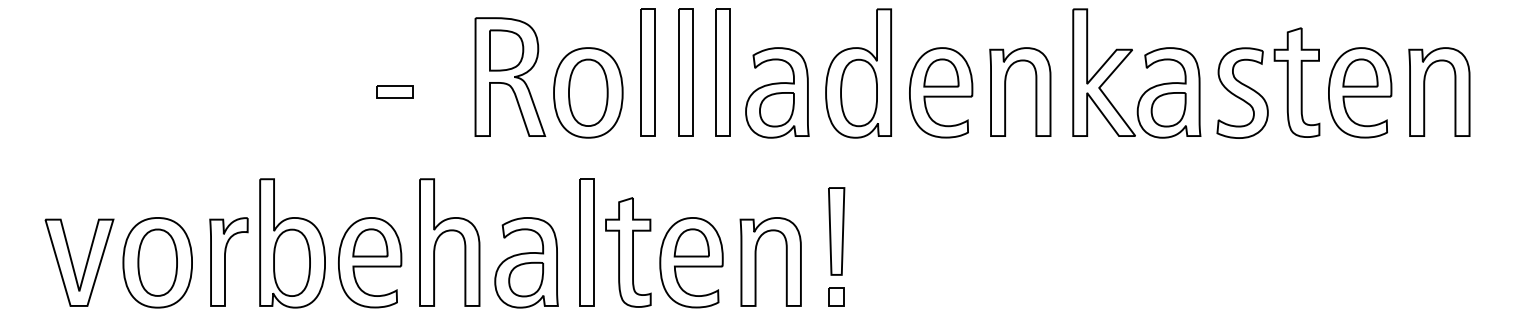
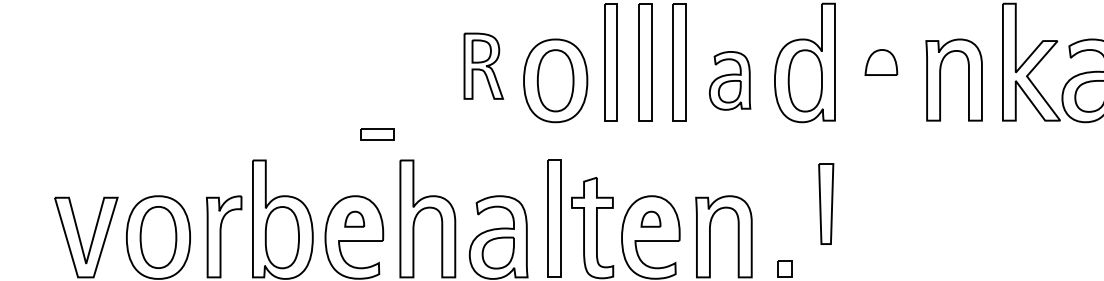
part: (510, 76) -> (483, 65), size x0.6
part: (394, 91) -> (376, 133), moved
part: (777, 92) -> (730, 80), size x0.7
part: (941, 92) -> (881, 80), removed
part: (836, 231) -> (826, 204), moved
part: (370, 242) -> (354, 218), size x0.6
part: (691, 242) -> (650, 218), size x0.6

